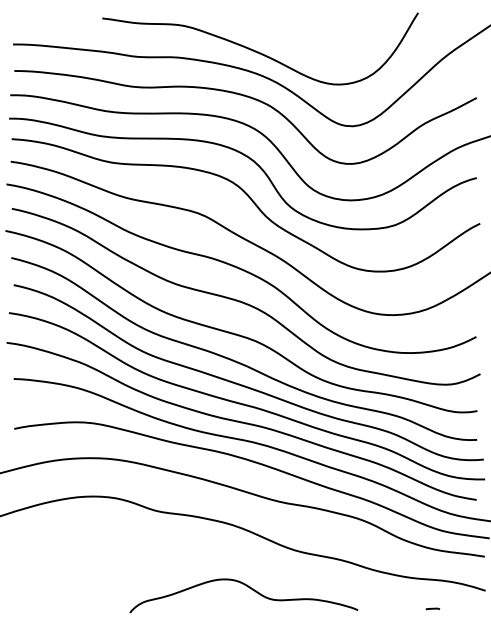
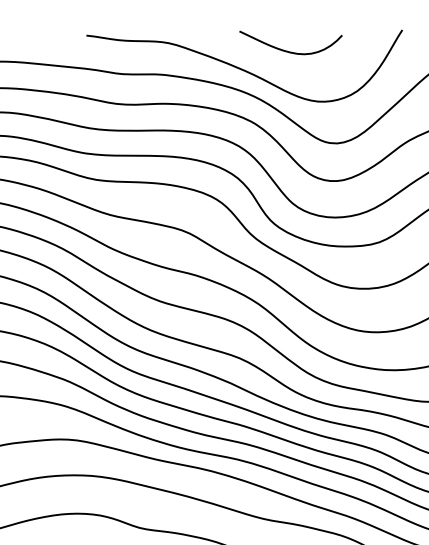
curve: (303, 33) -> (287, 50), added

